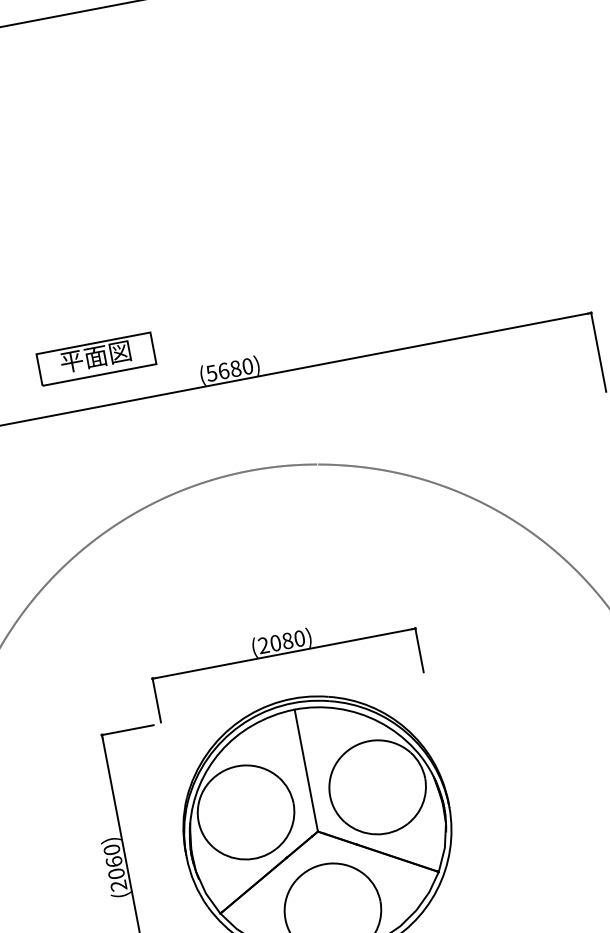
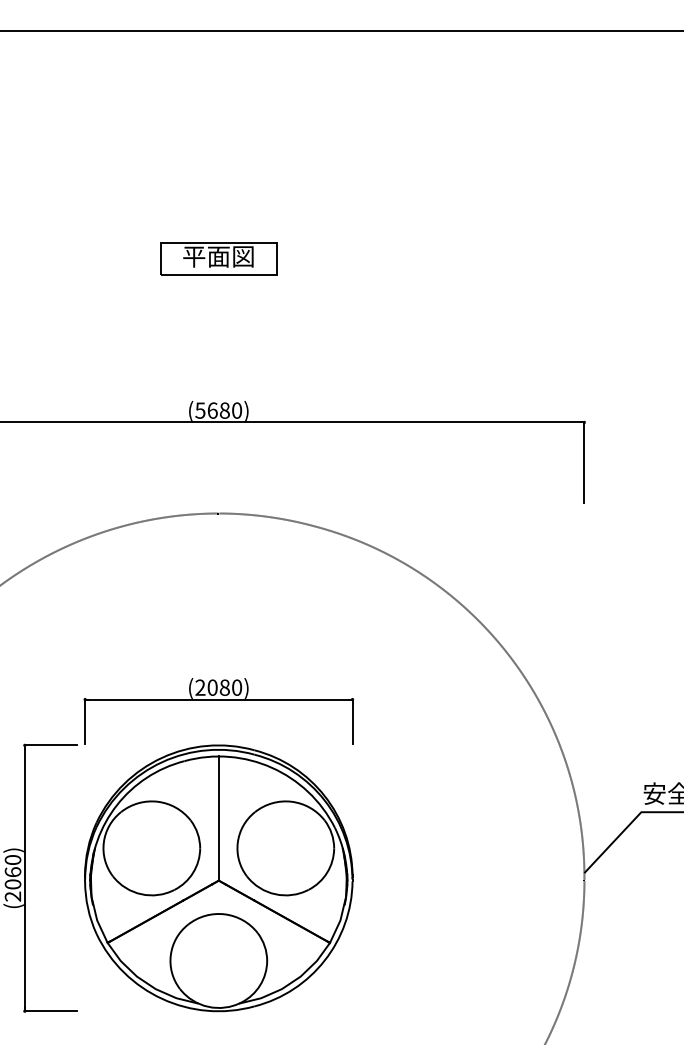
part: (96, 358) -> (218, 258), moved

